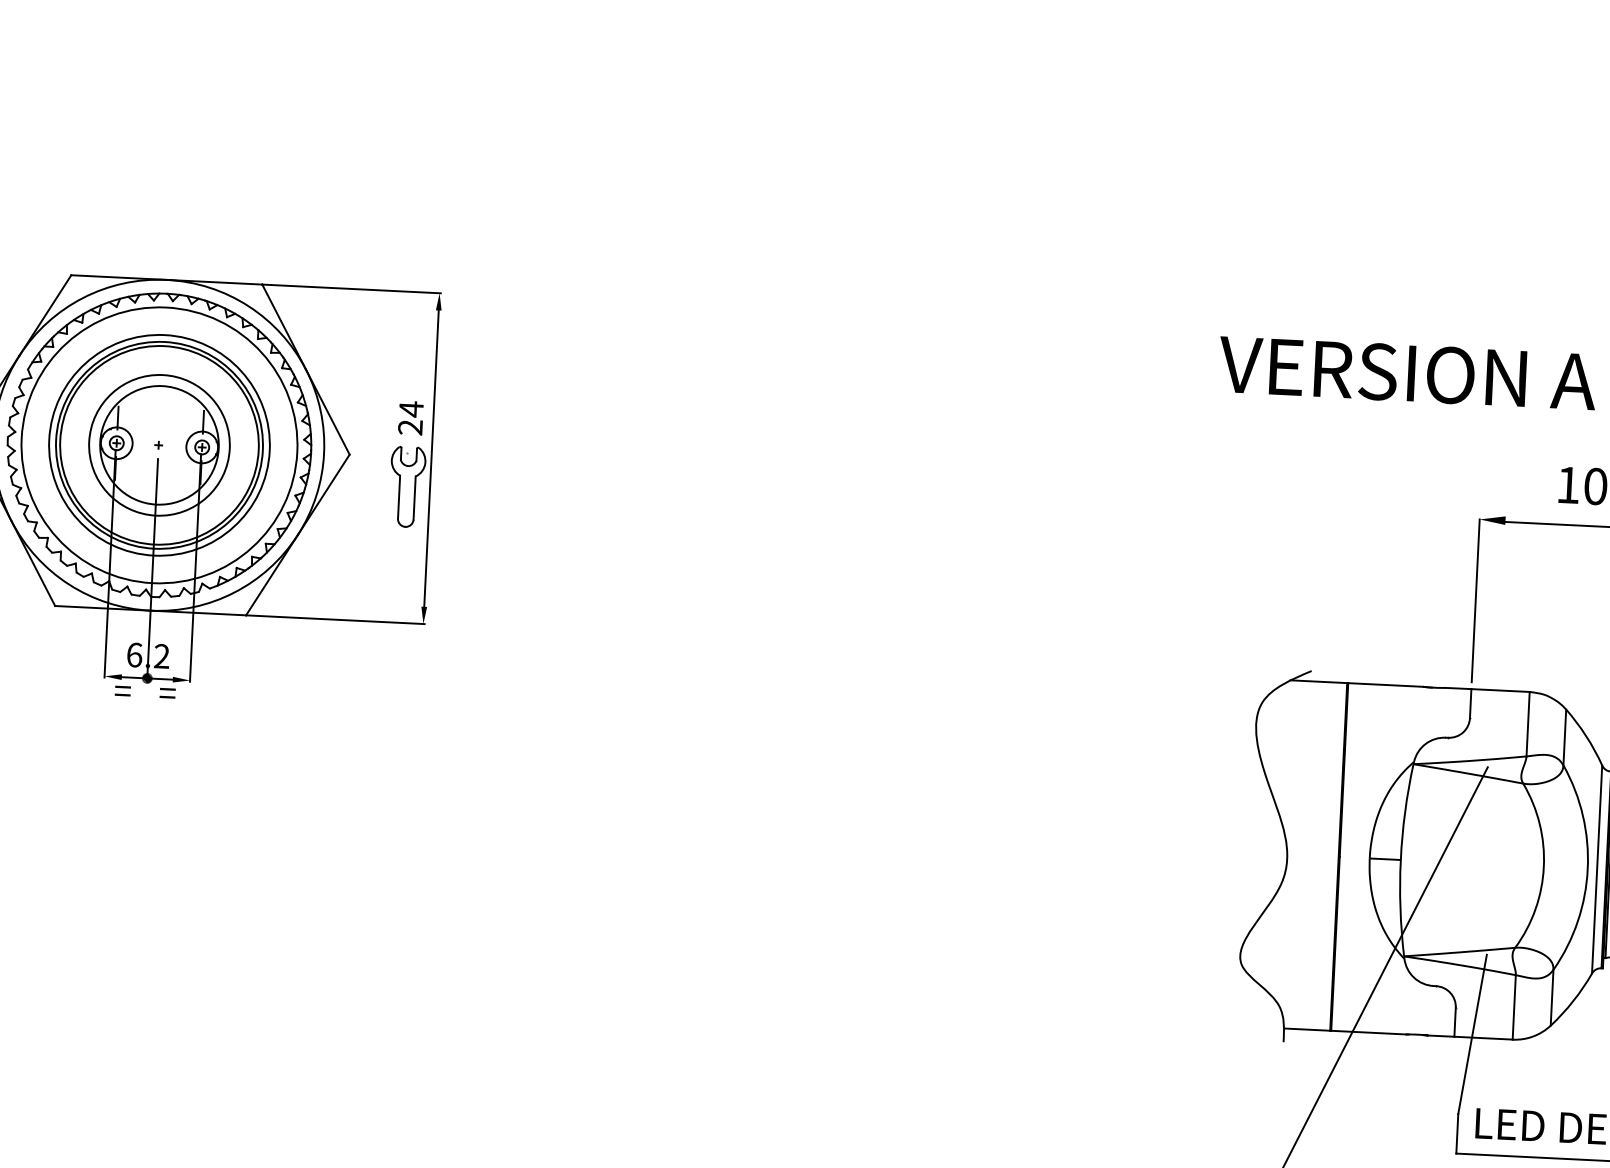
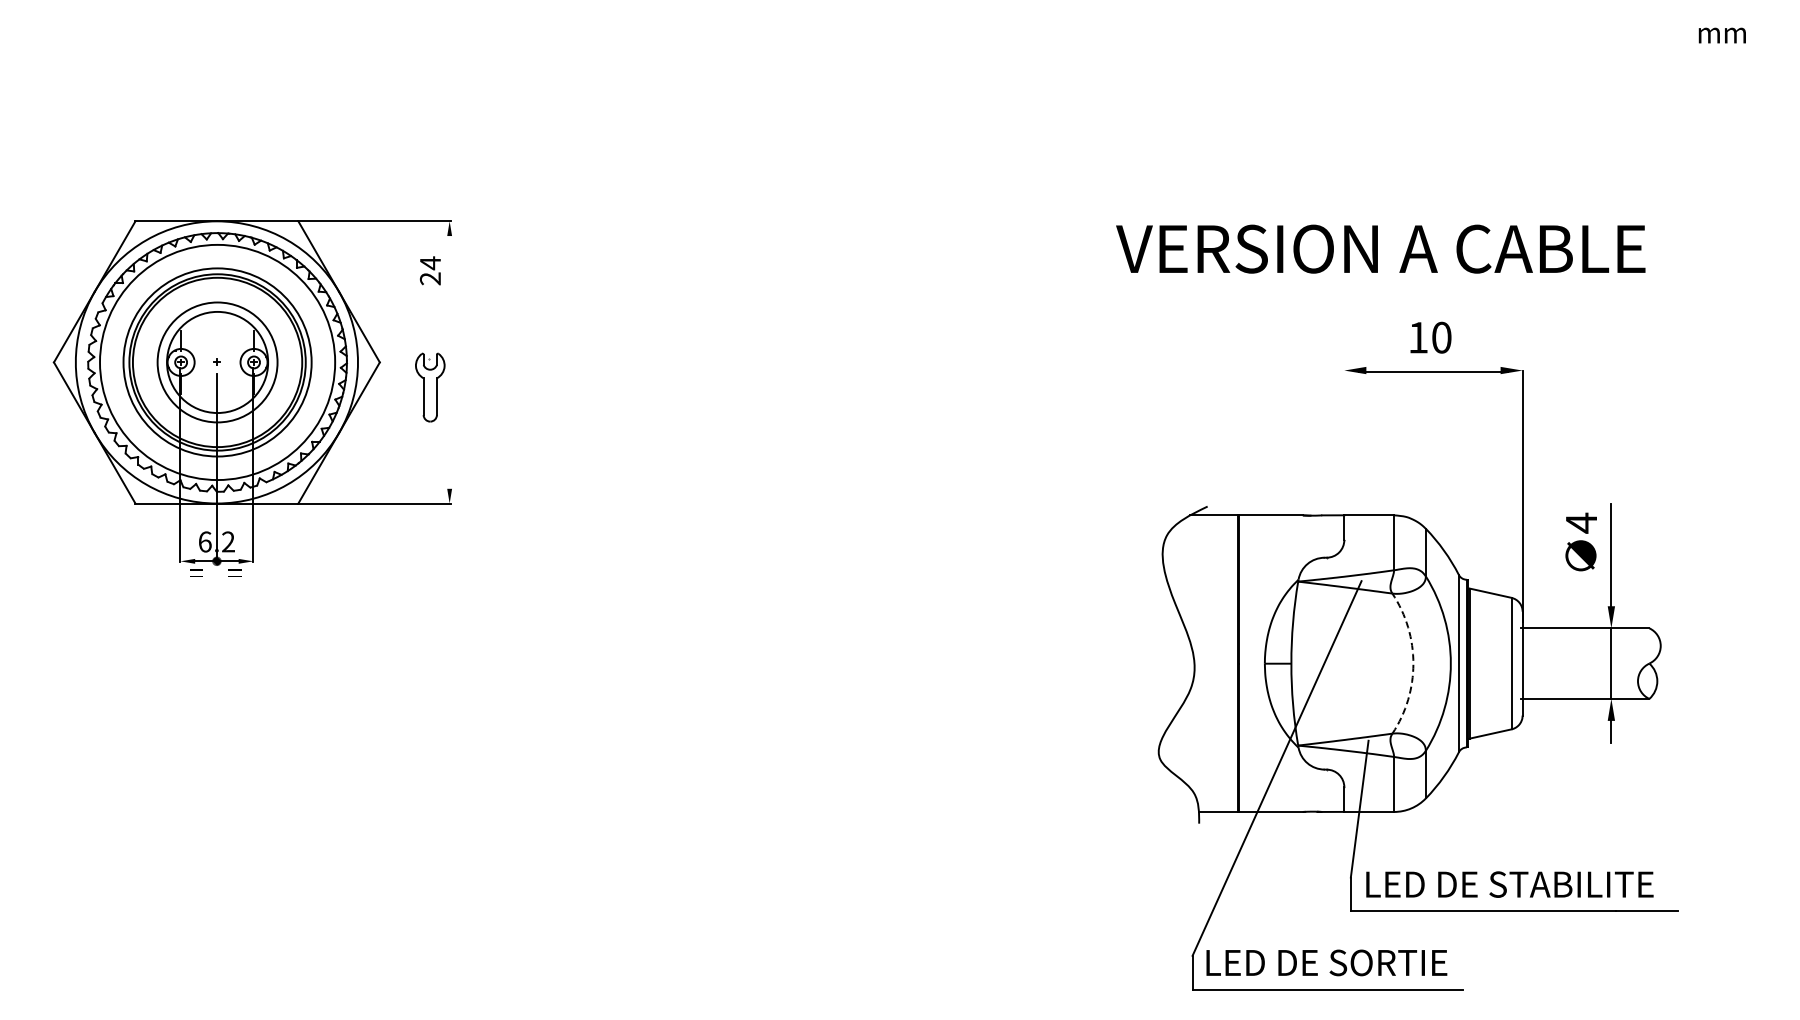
text: (409, 417) -> (429, 270), moved
line: (431, 458) -> (449, 362), removed
line: (1475, 600) -> (1344, 439), removed
arc: (1543, 866) -> (1413, 663), solid -> dashed

